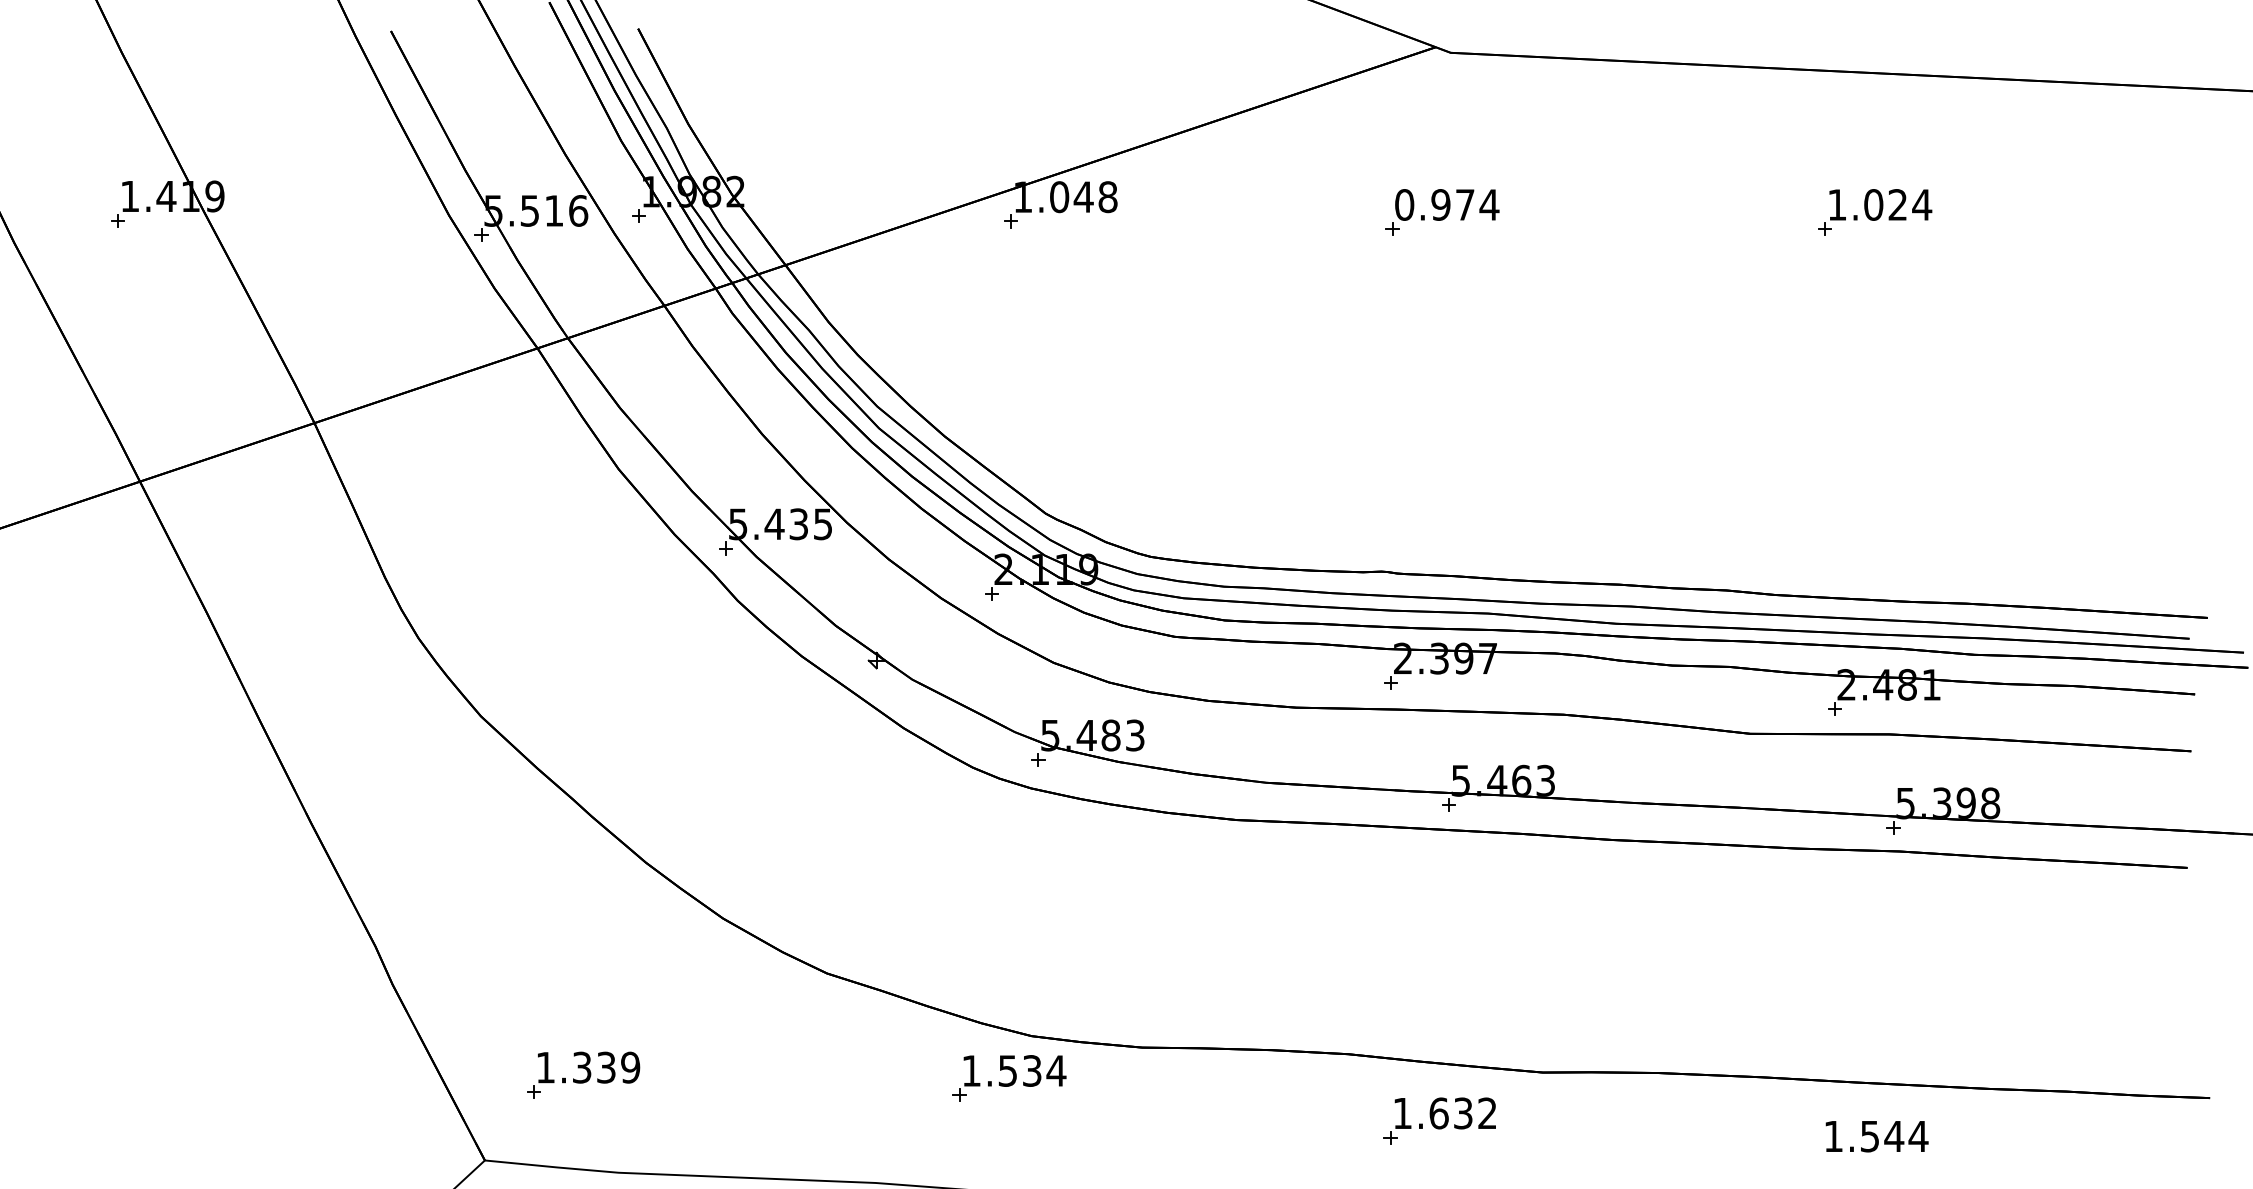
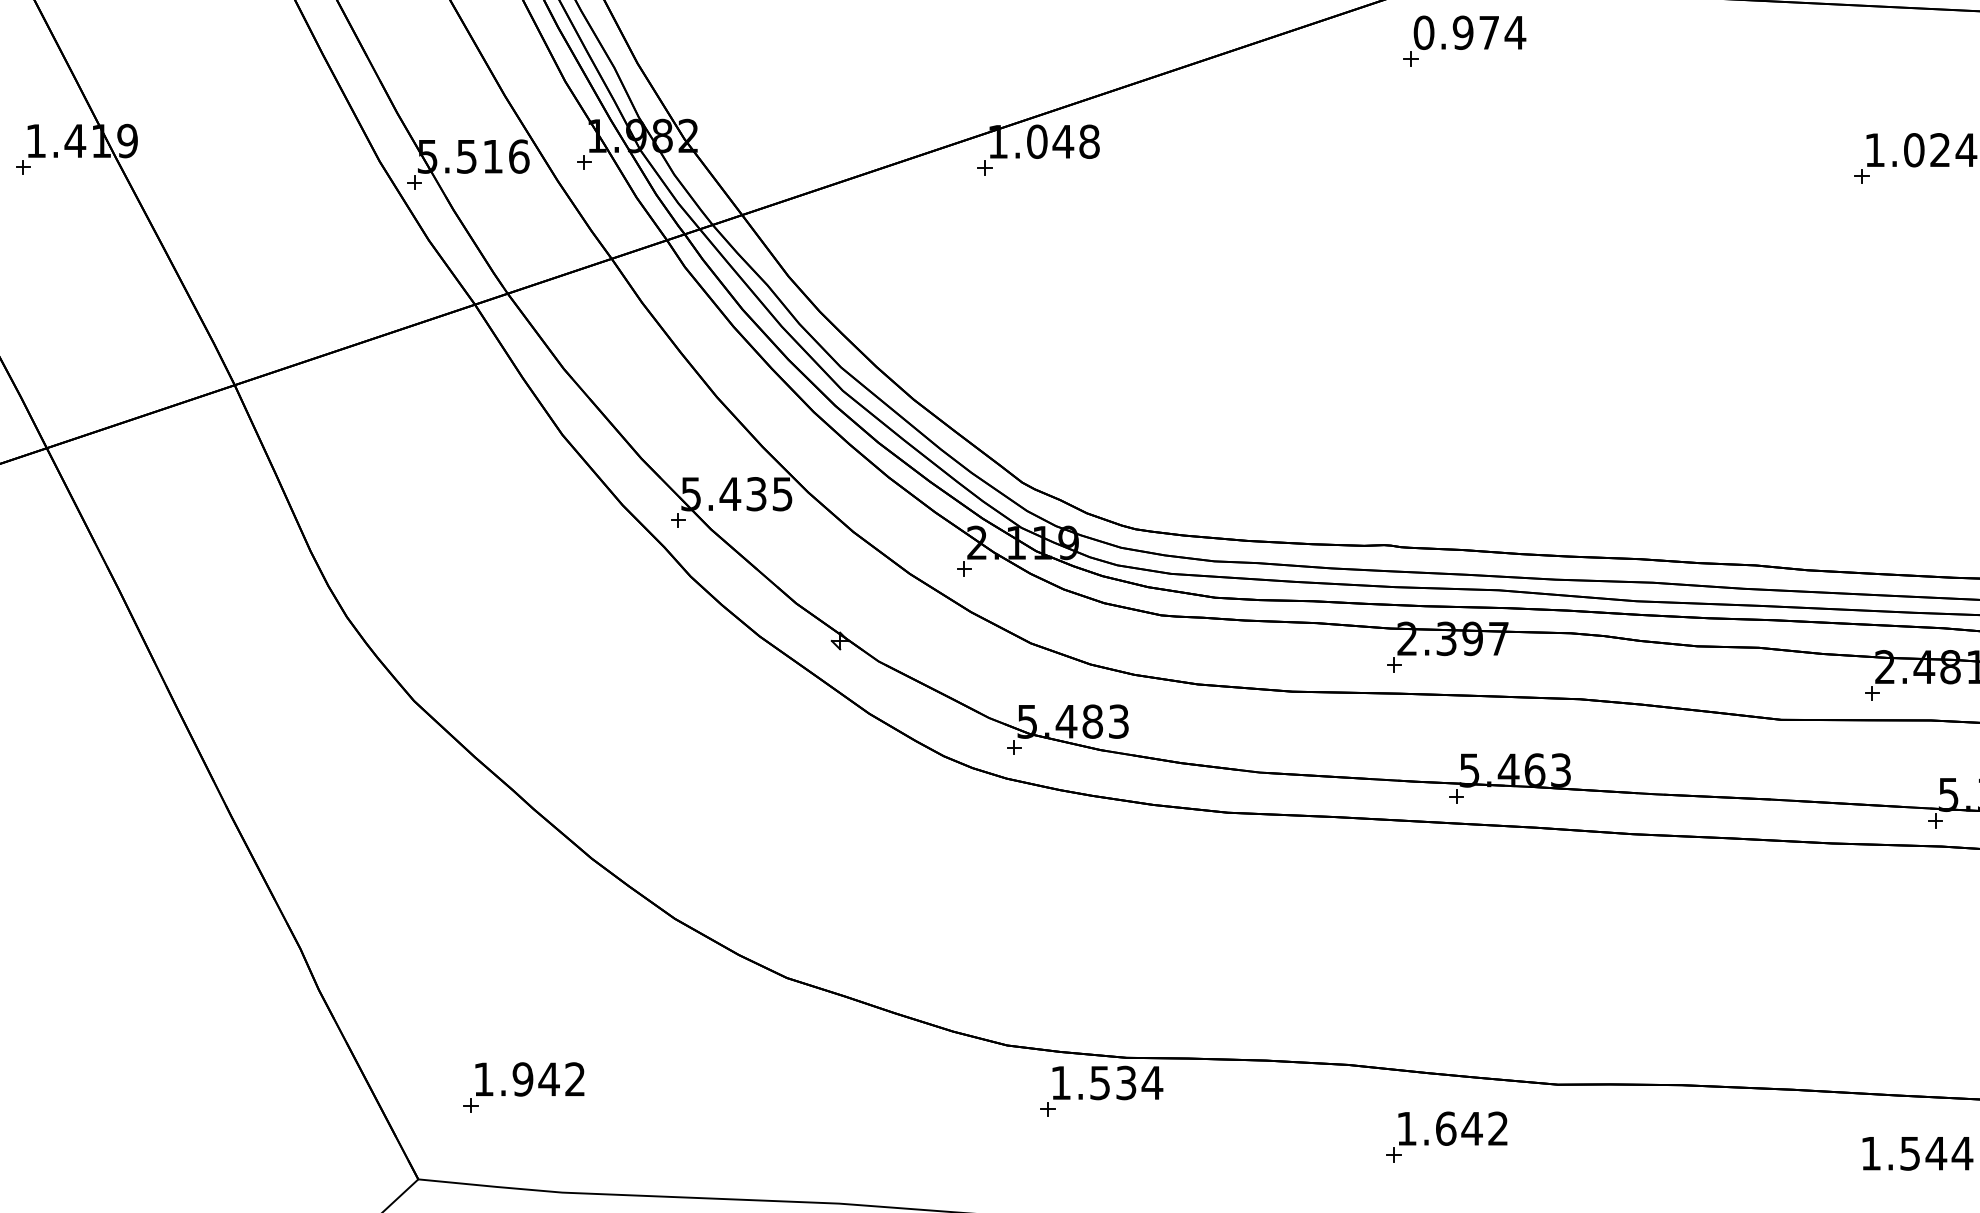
part: (1442, 212) -> (1464, 40), moved
text: (606, 1067) -> (549, 1079), 1.339 -> 1.942
part: (1009, 1078) -> (1101, 1091), moved
text: (1463, 1113) -> (1472, 1128), 1.632 -> 1.642

